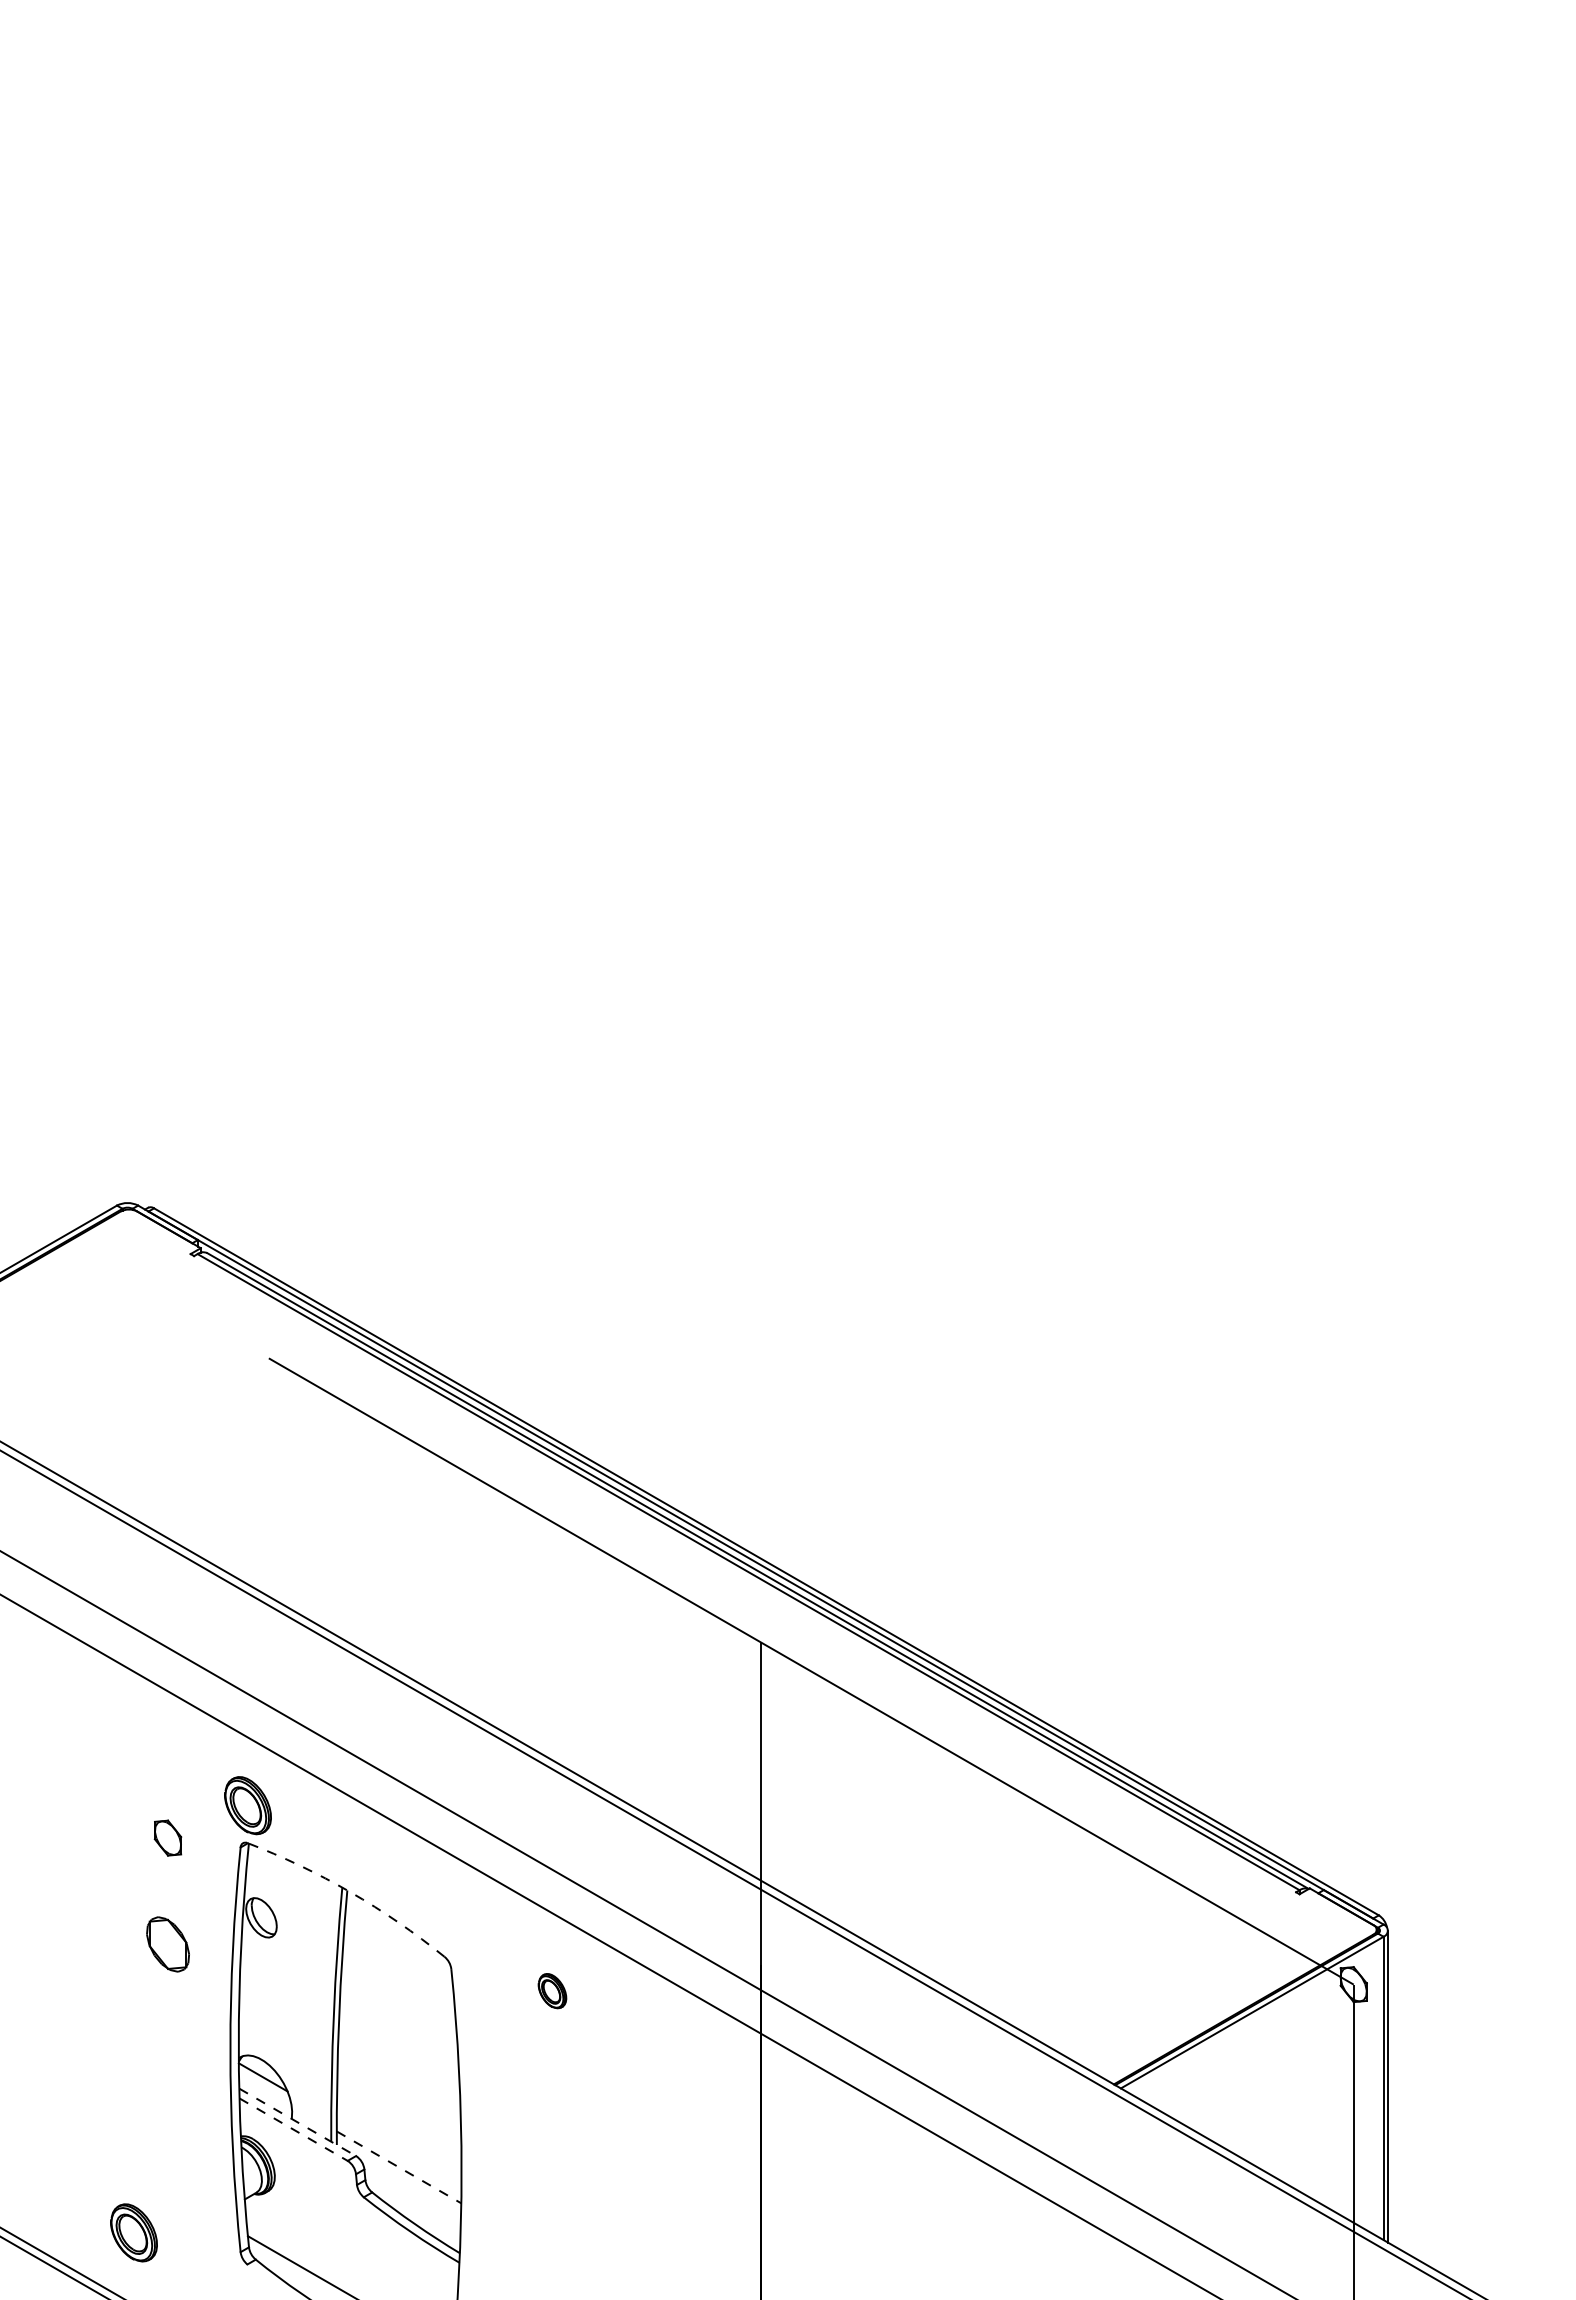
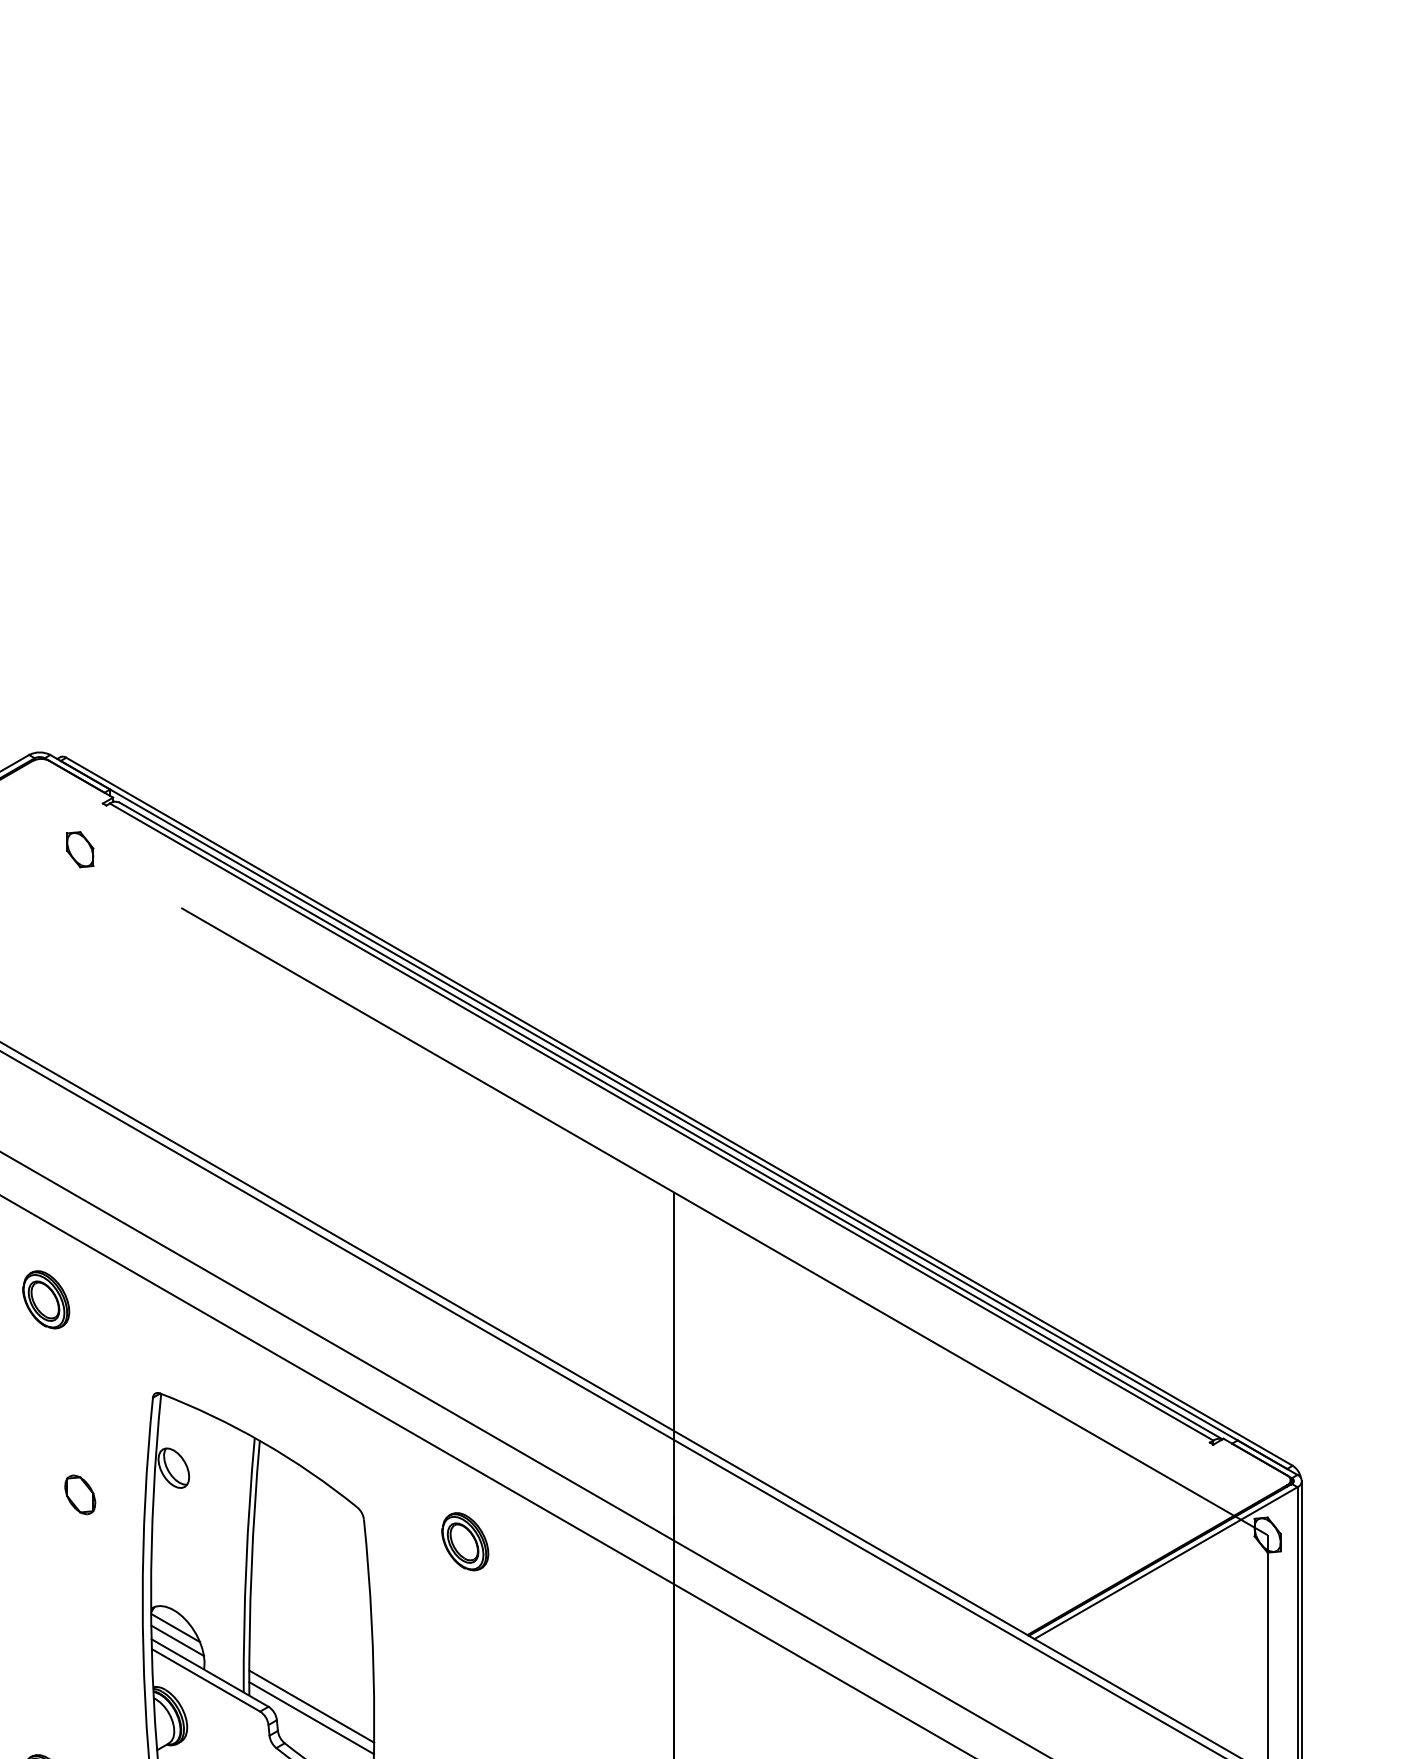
part: (247, 1805) -> (45, 1299), moved
part: (167, 1837) -> (79, 849), moved
arc: (350, 1892) -> (262, 1442), dashed -> solid
part: (167, 1944) -> (79, 1494), size x0.71
part: (552, 1990) -> (465, 1541), size x1.67
line: (265, 2090) -> (177, 1641), added
line: (298, 2122) -> (210, 1673), dashed -> solid
line: (294, 2129) -> (206, 1680), dashed -> solid
line: (398, 2155) -> (311, 1706), added
line: (399, 2167) -> (312, 1718), dashed -> solid

